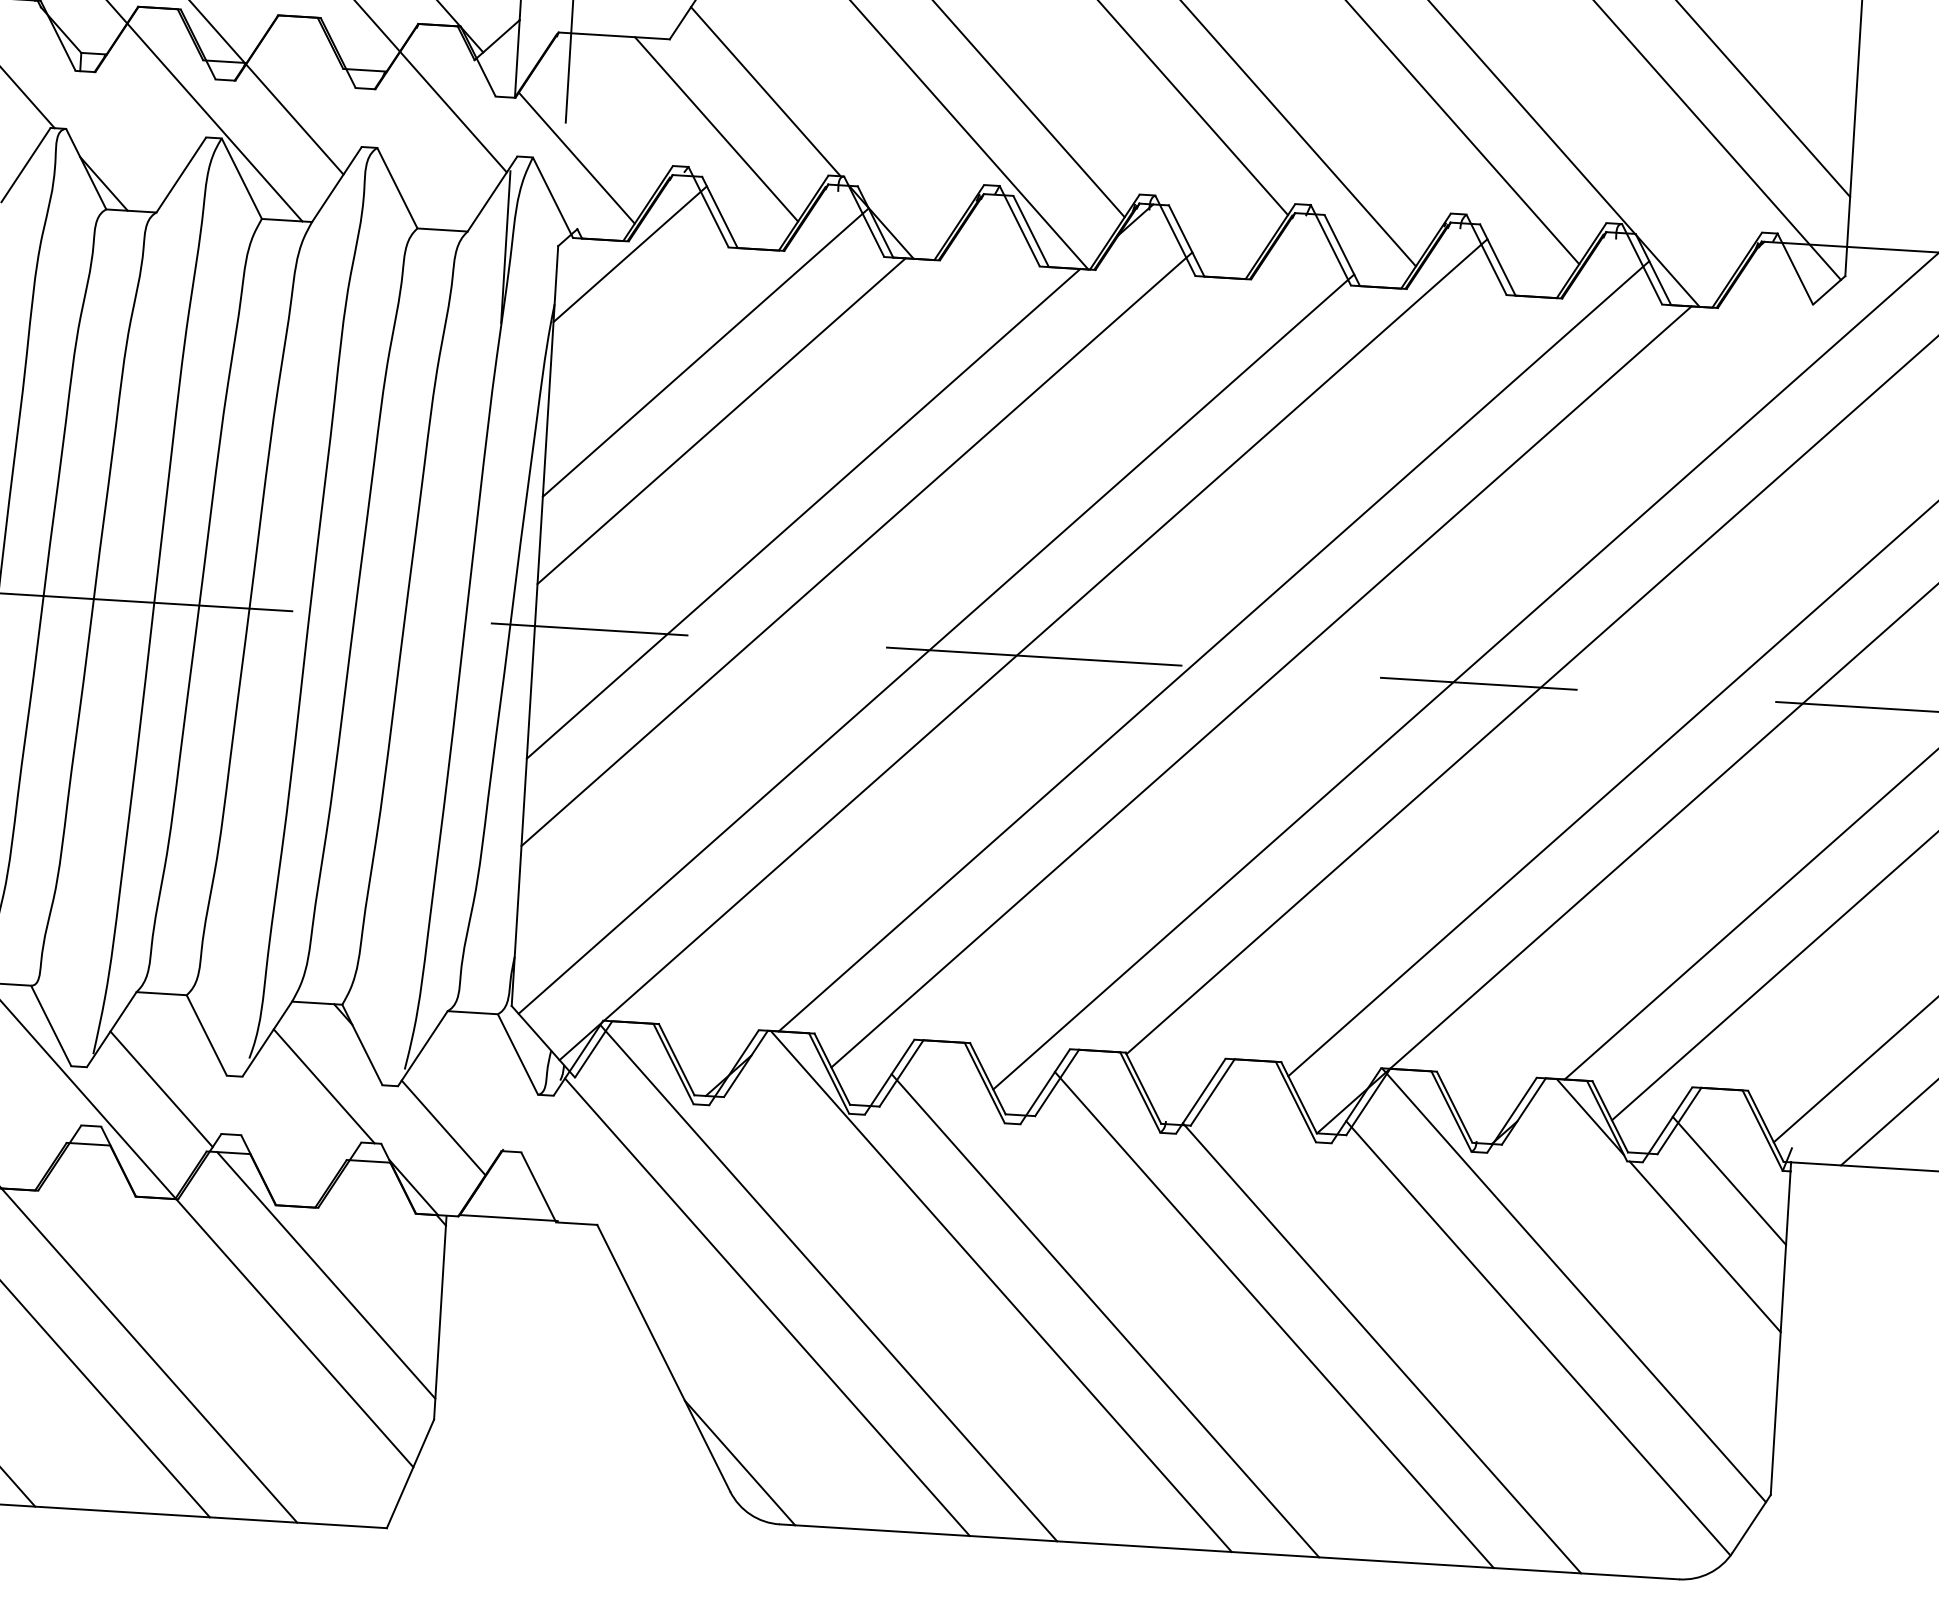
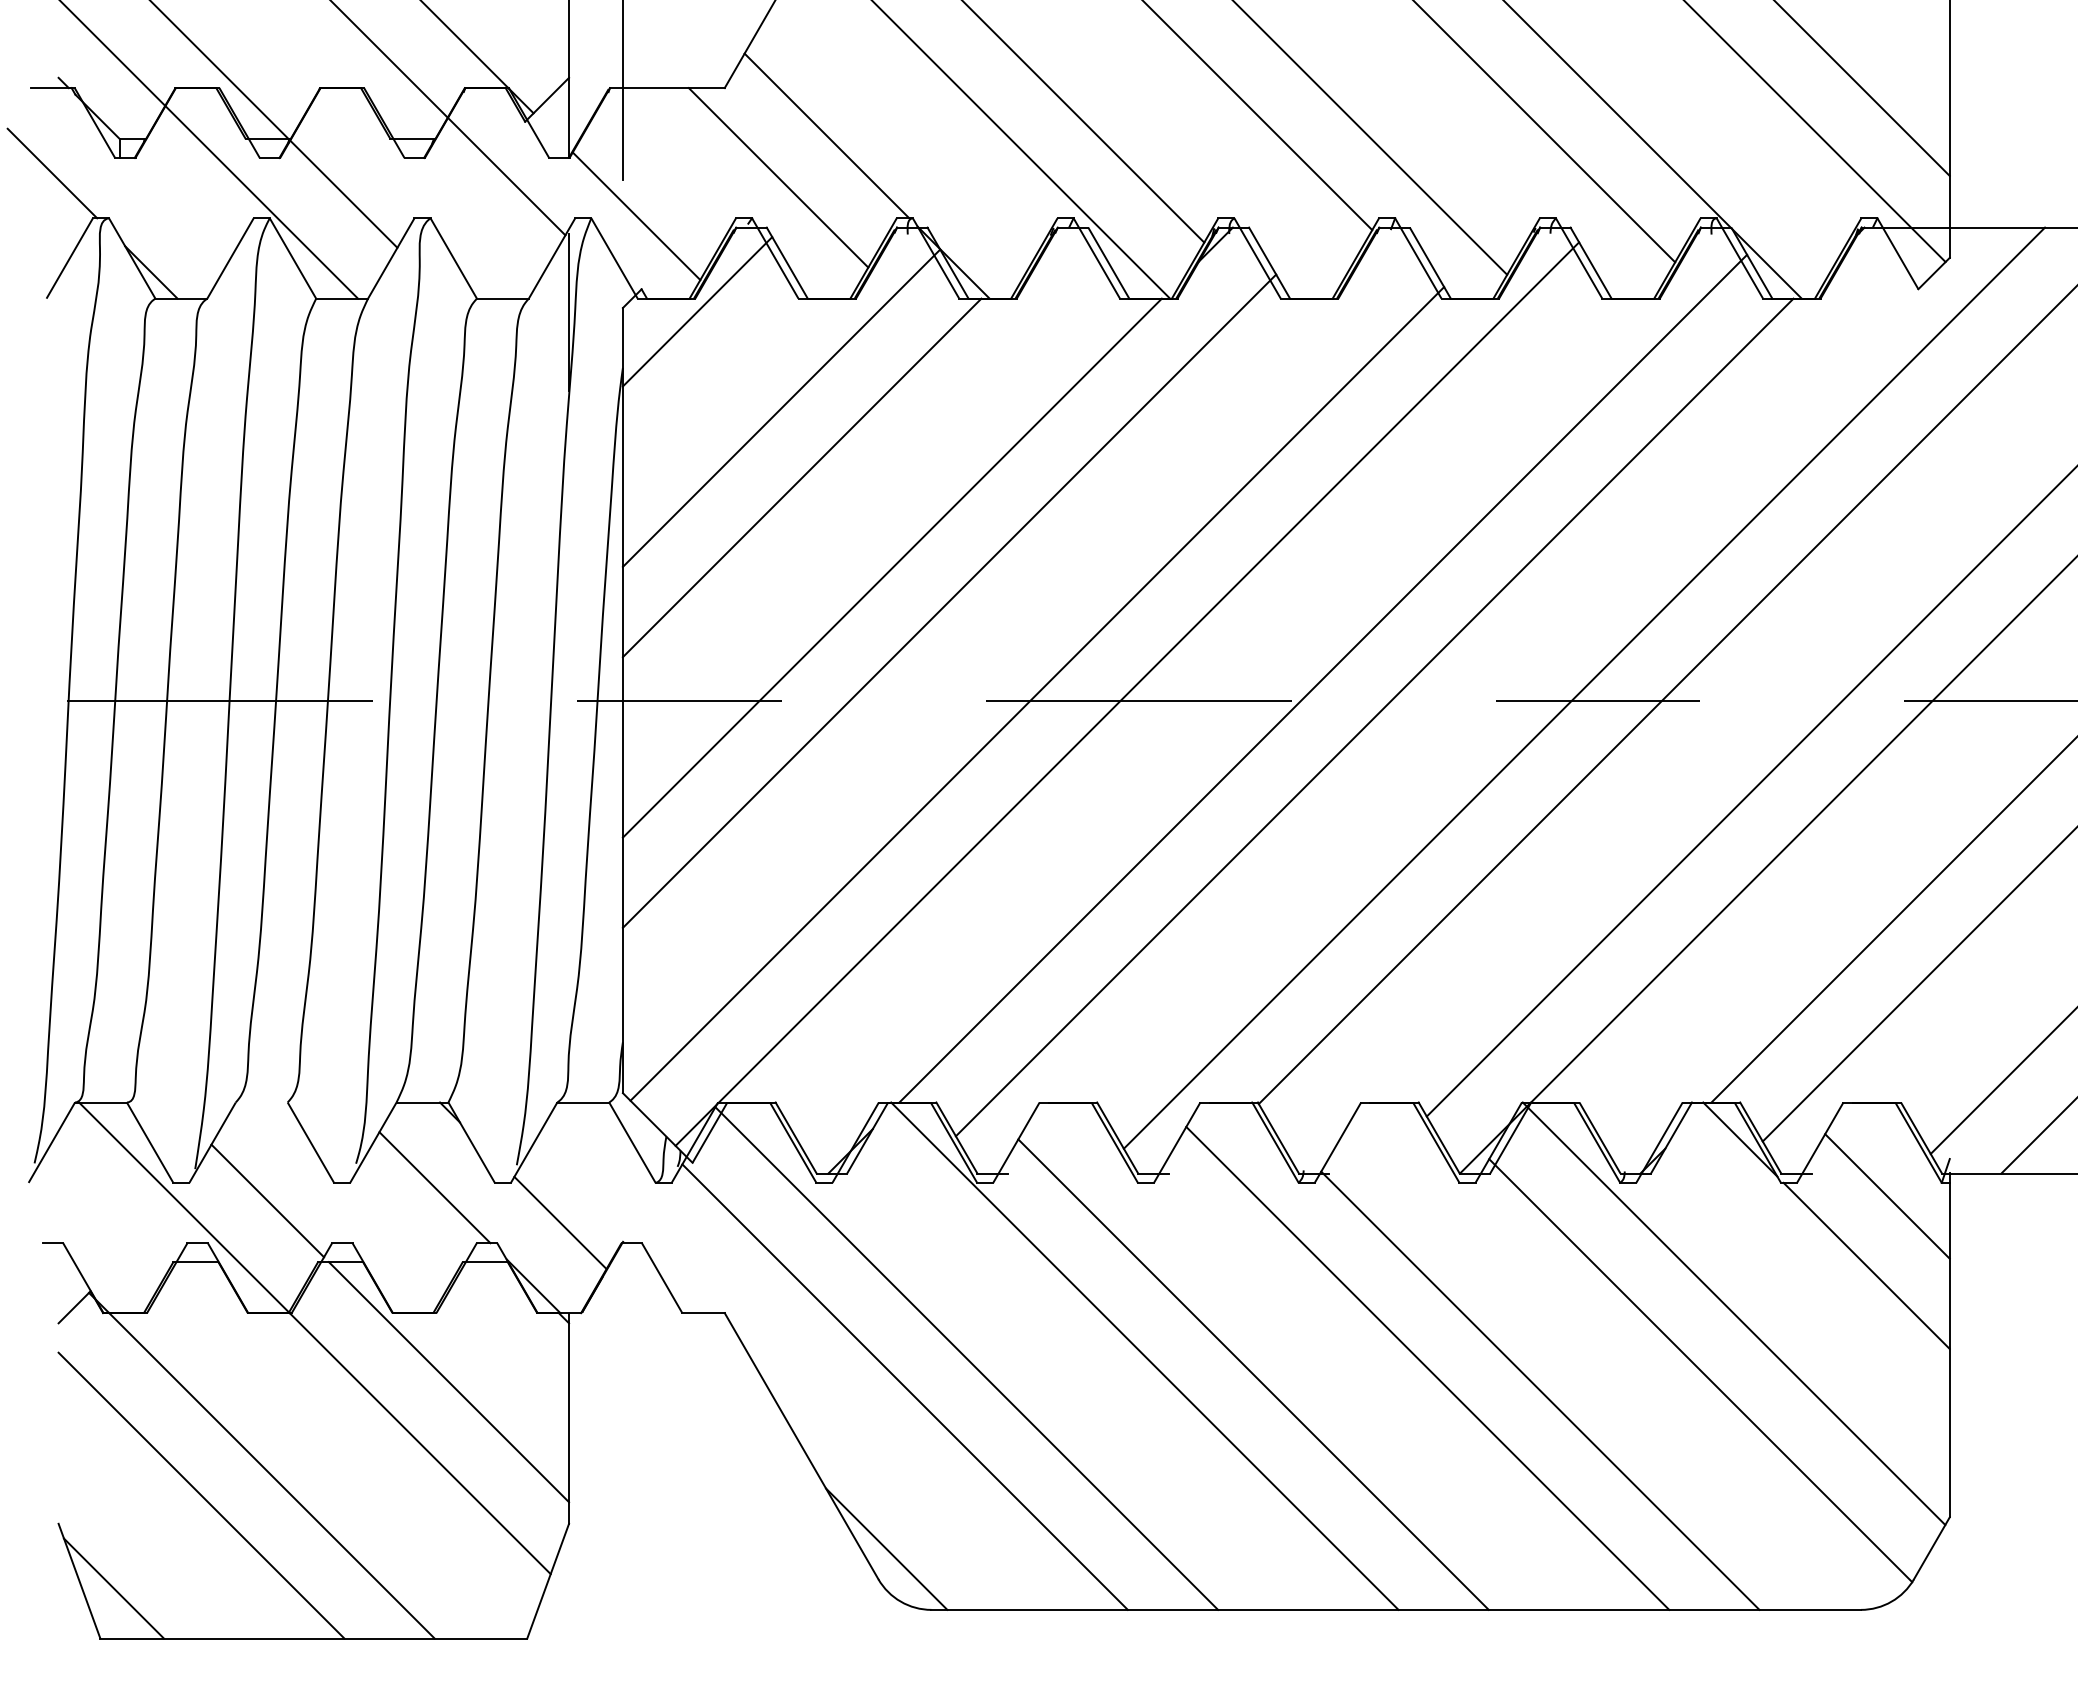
line: (161, 993) -> (261, 1102), removed
line: (900, 1072) -> (1027, 1137), removed
line: (1056, 1082) -> (1188, 1137), removed
line: (1212, 1091) -> (1349, 1137), removed
line: (1678, 1120) -> (1831, 1137), removed
line: (508, 1217) -> (632, 1311), removed

